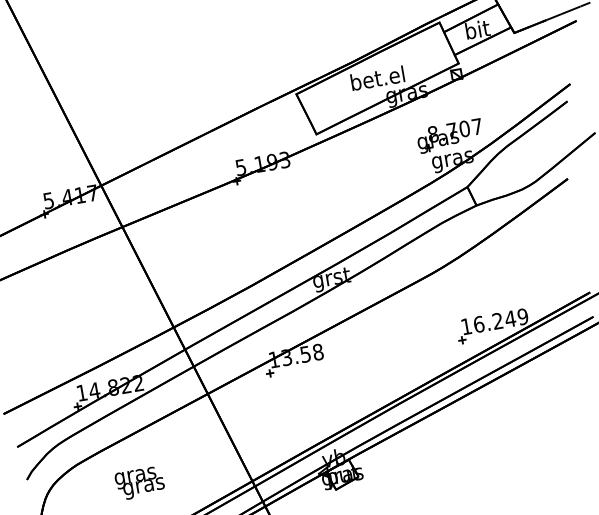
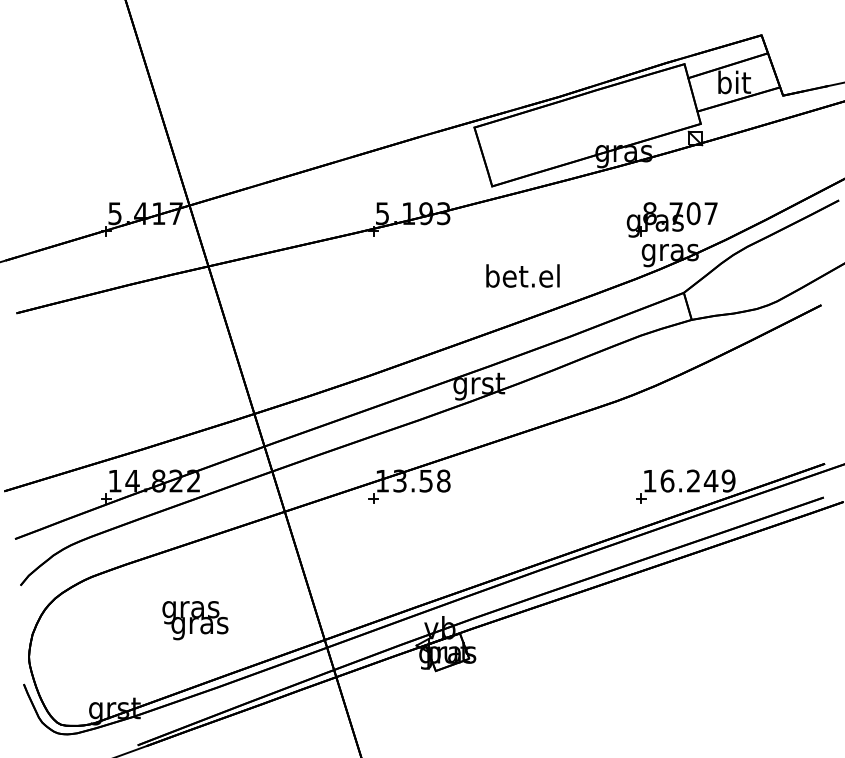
text: (377, 78) -> (522, 275), moved
text: (140, 483) -> (195, 620), moved

